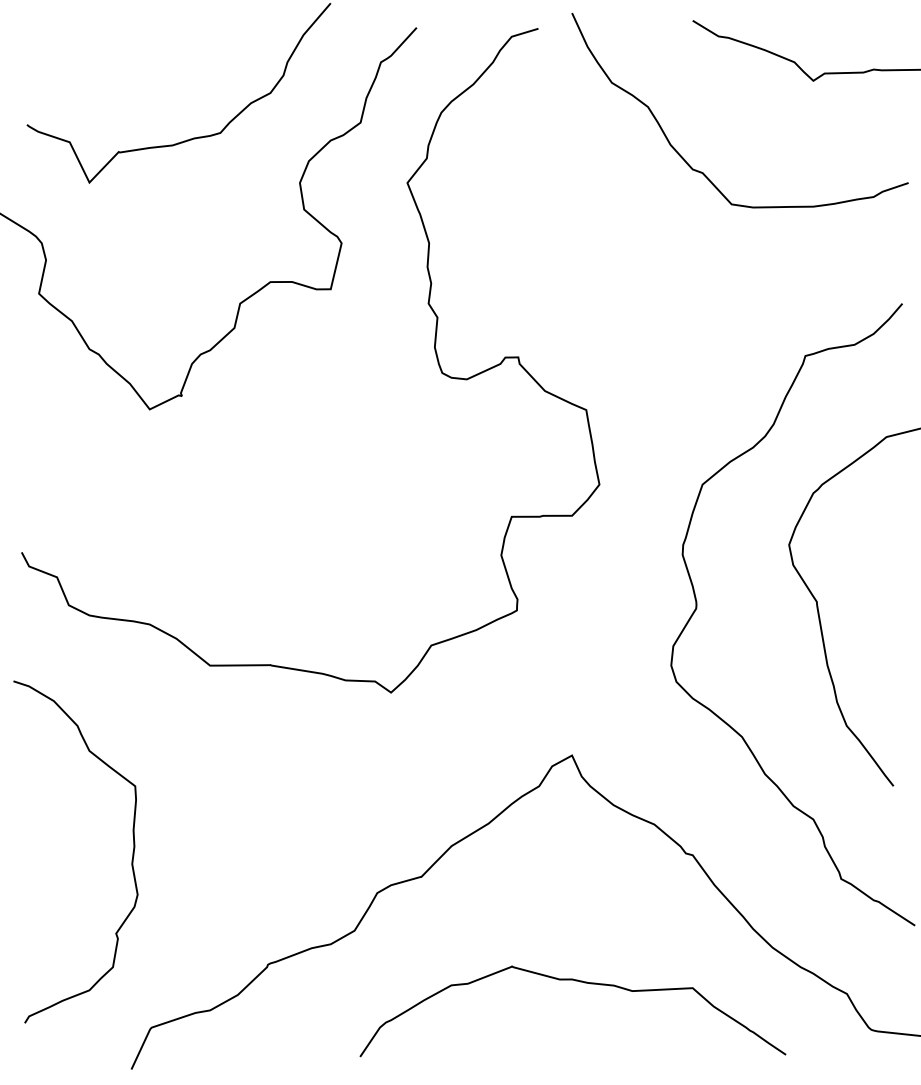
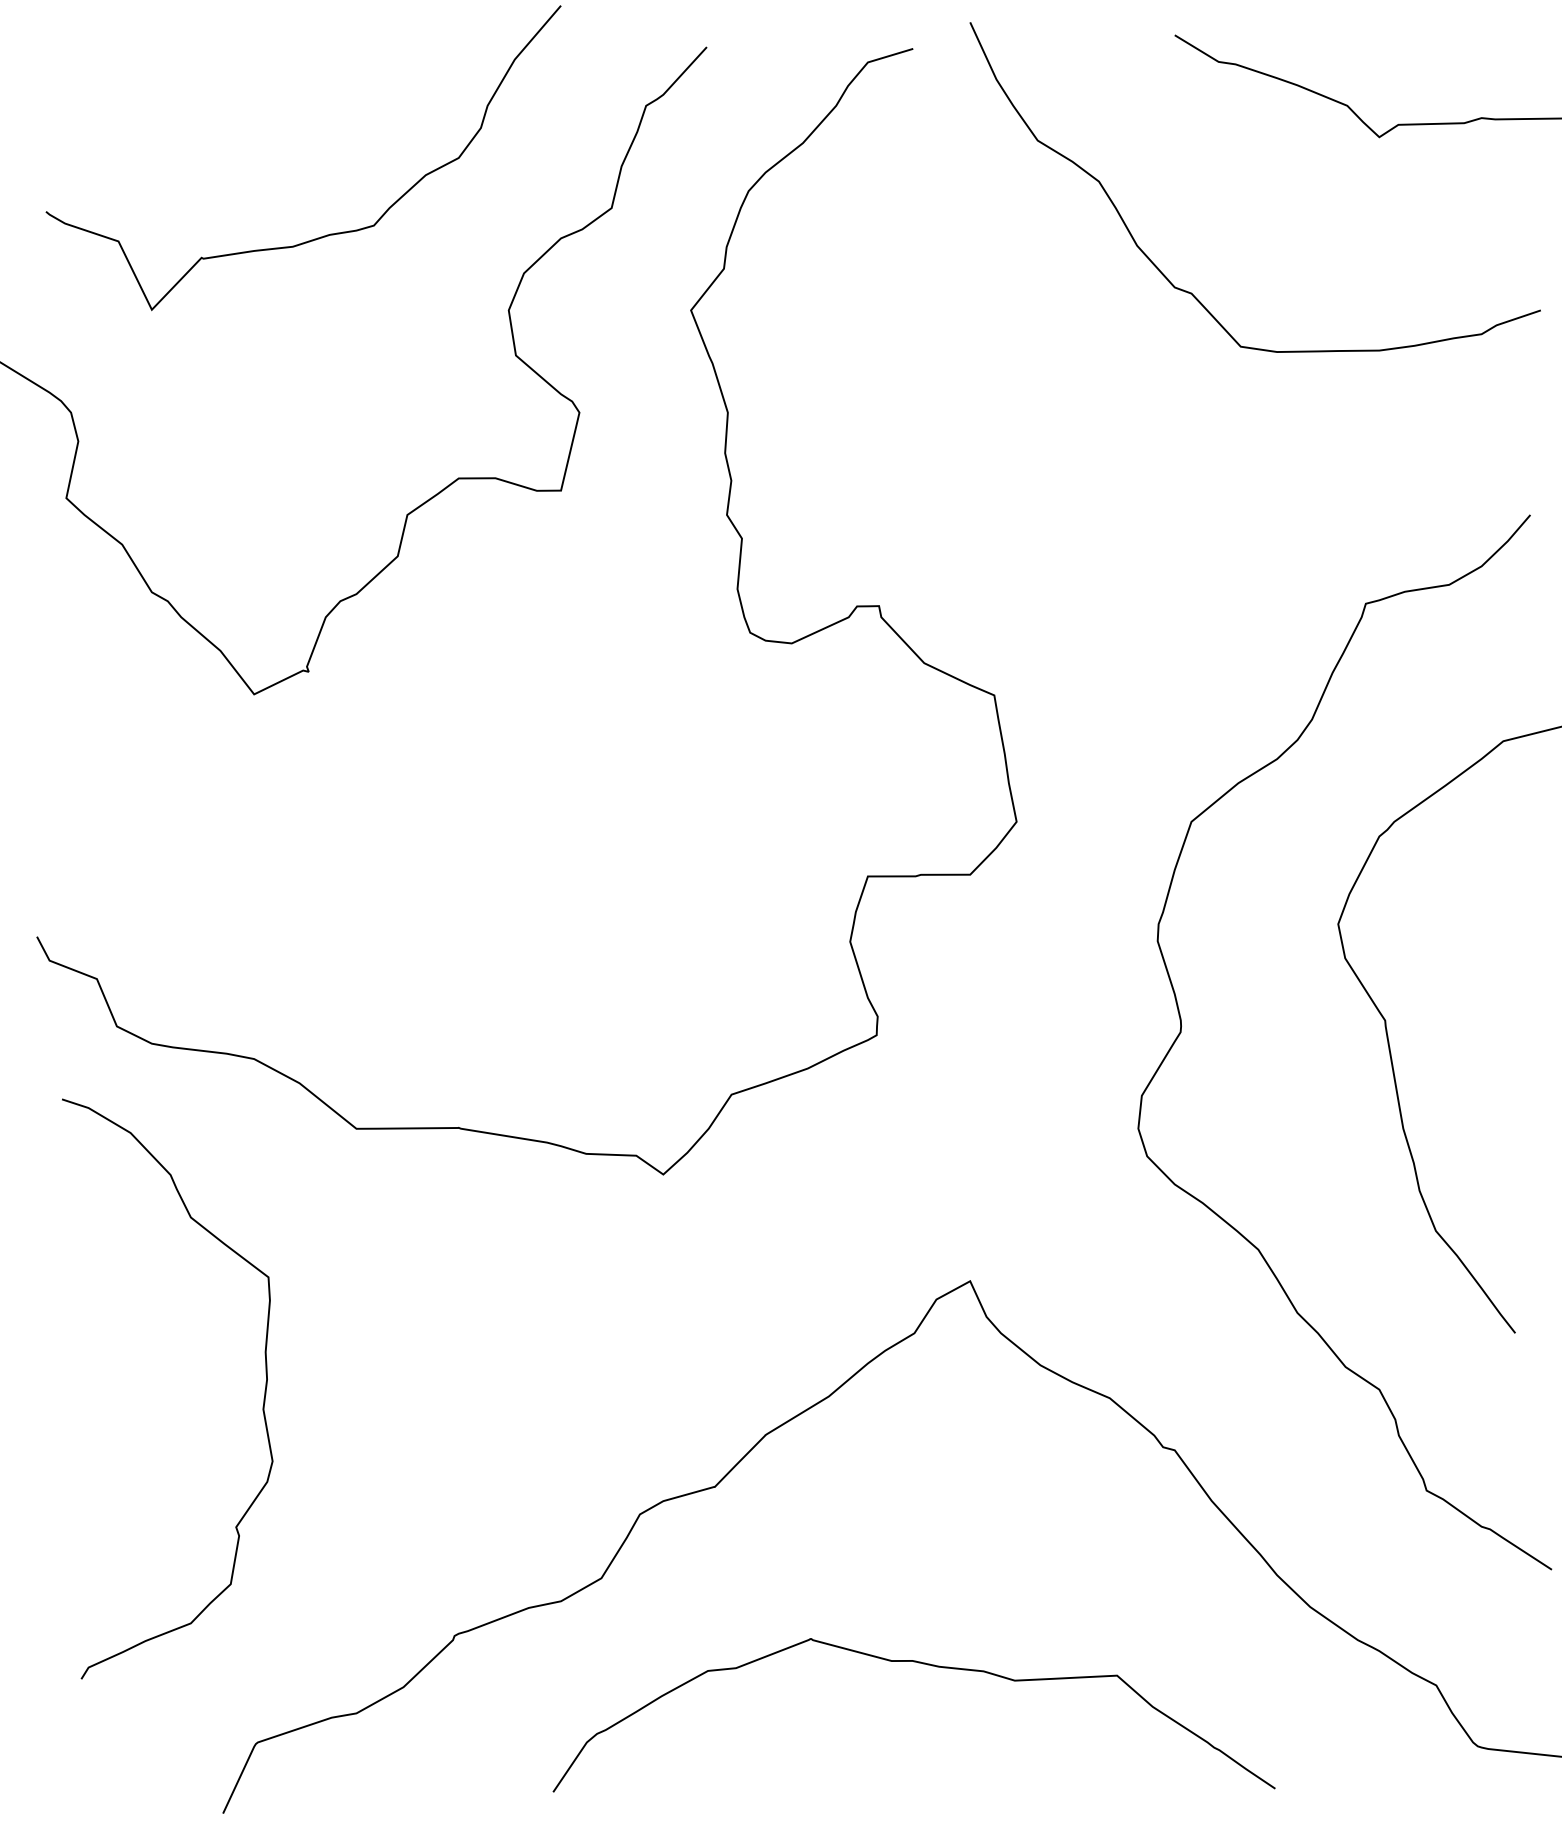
curve: (131, 859) -> (262, 1401), moved
curve: (580, 982) -> (926, 1666), moved

